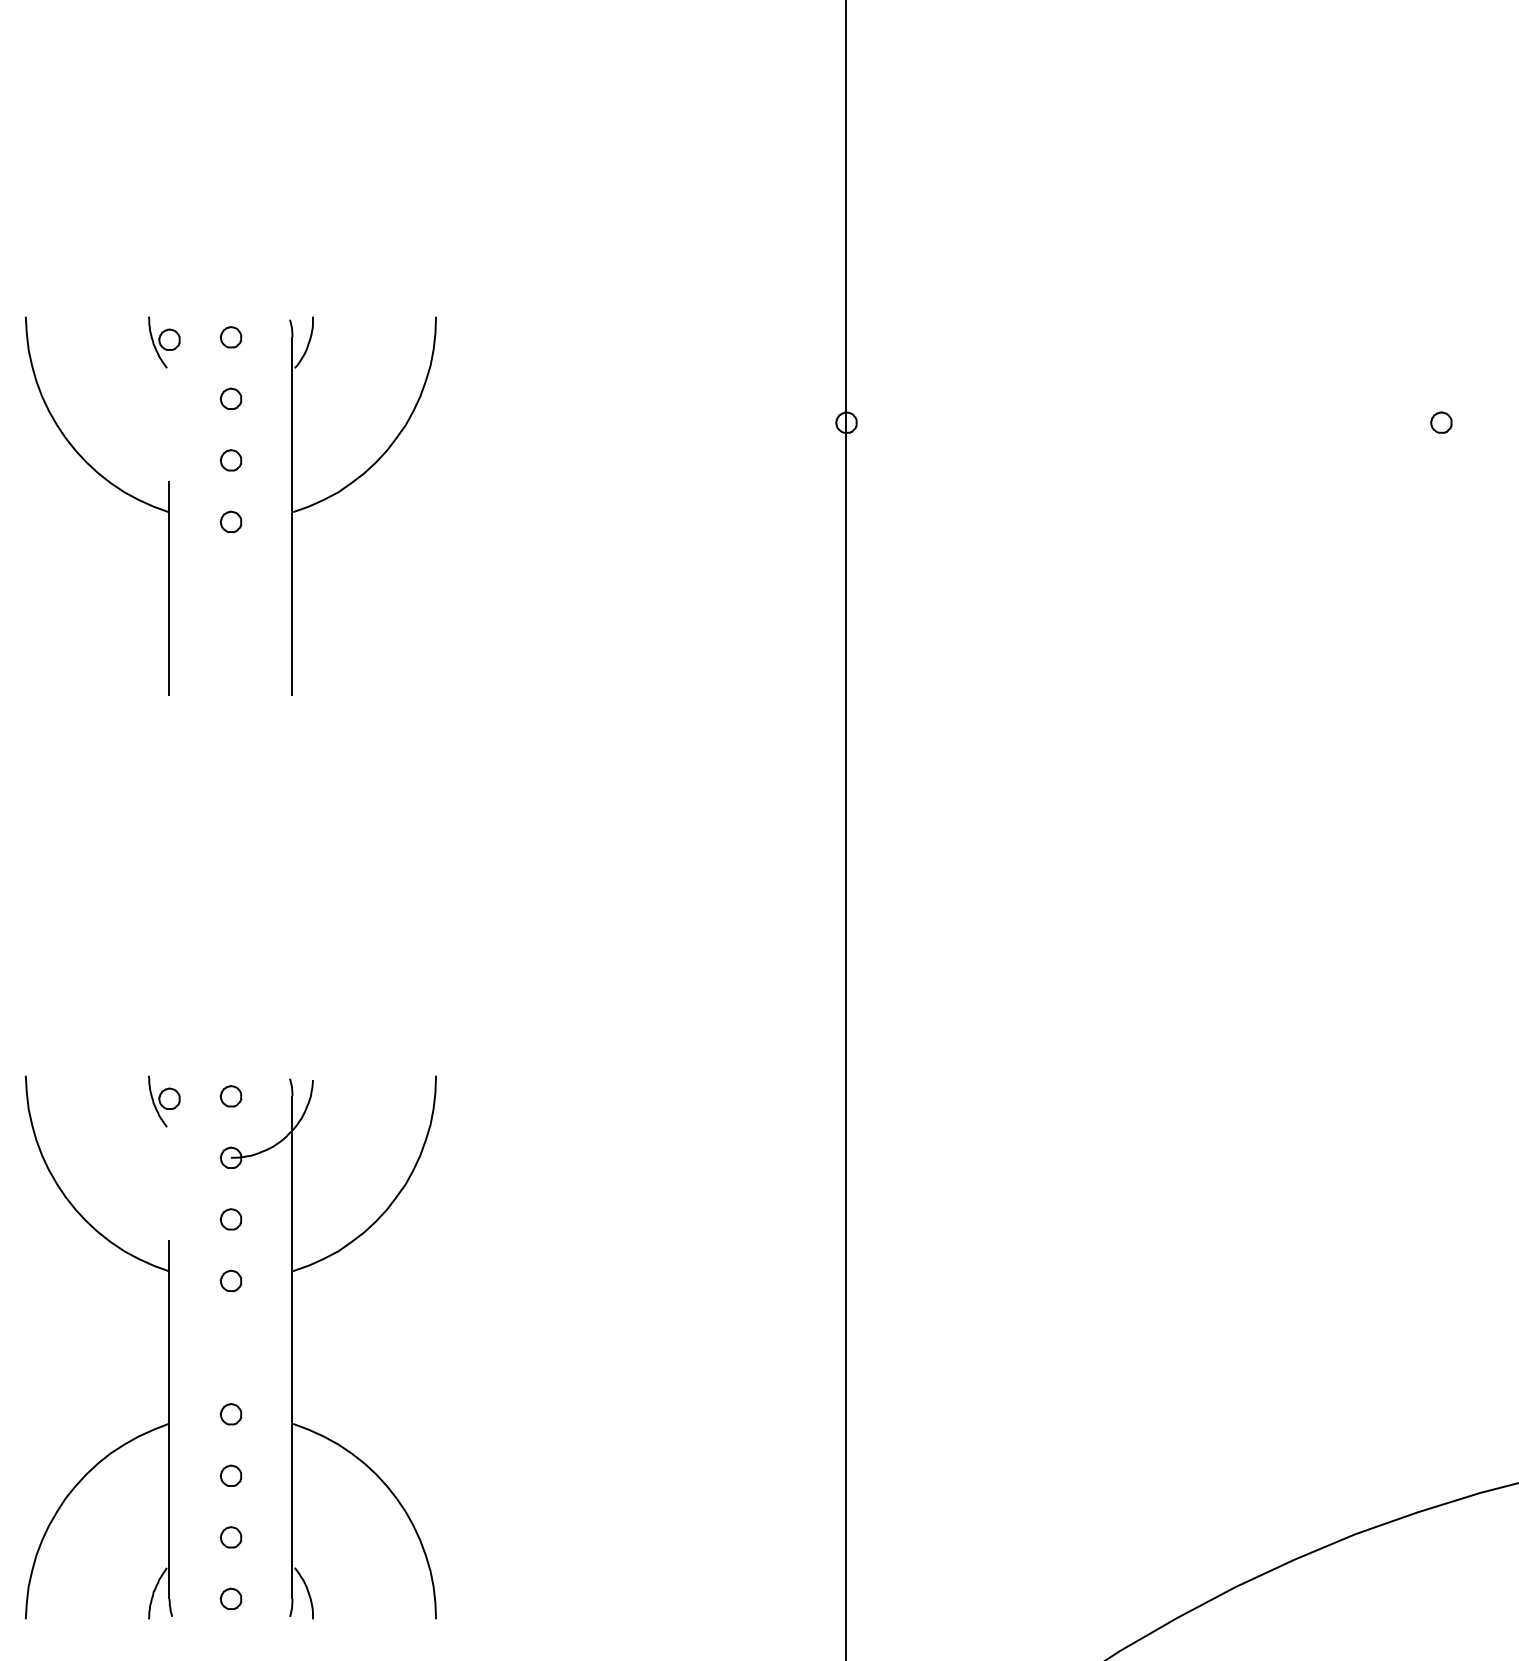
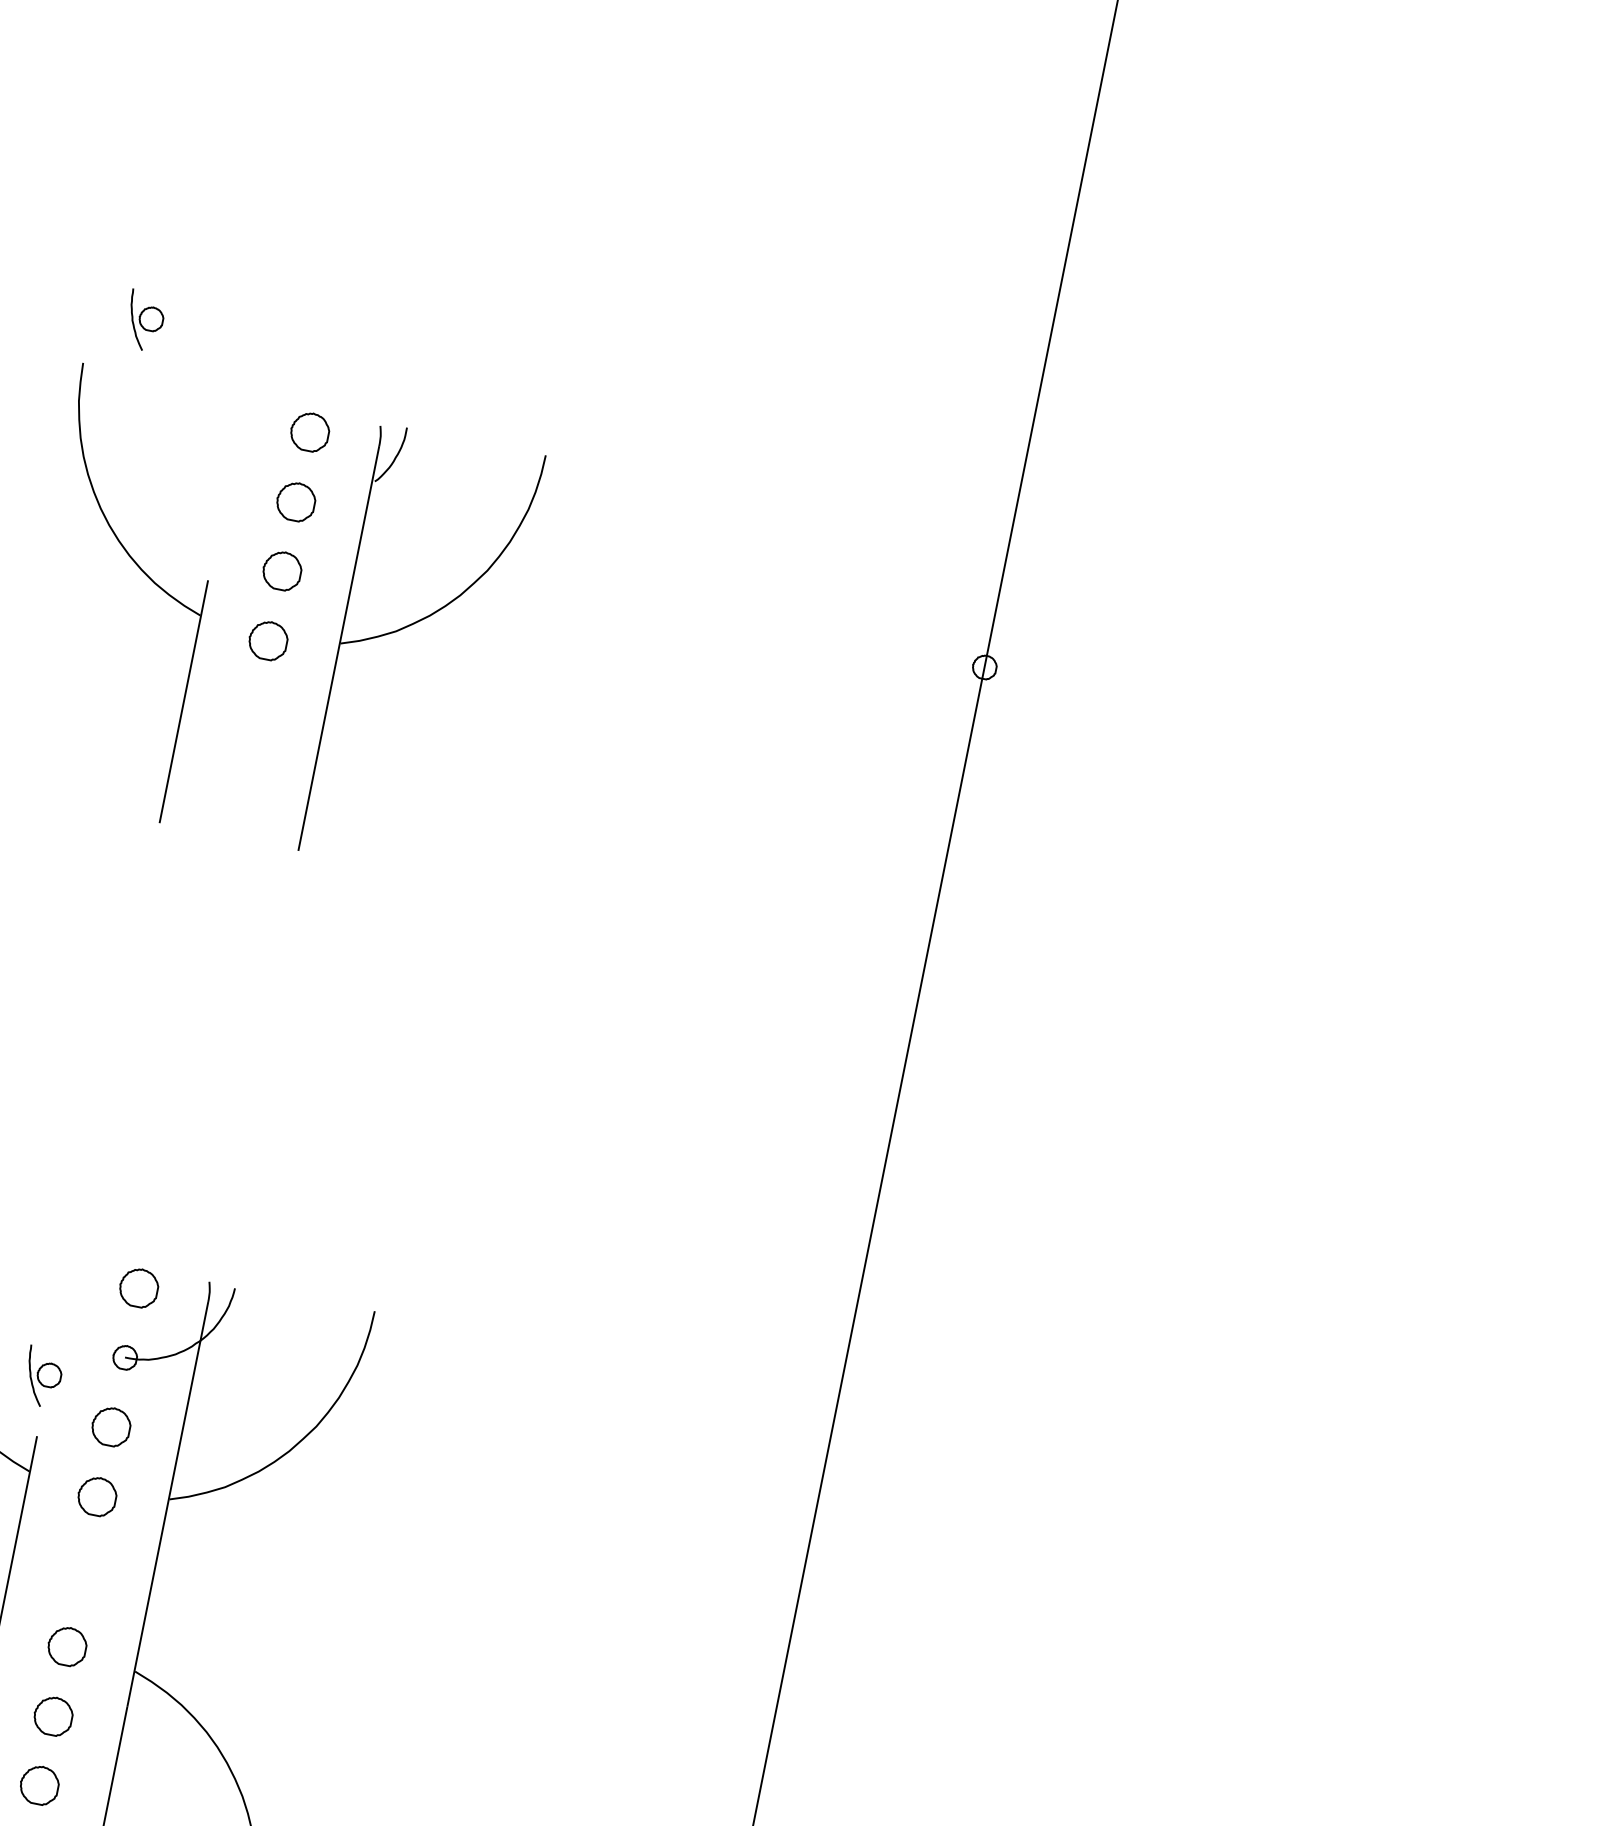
part: (230, 337) -> (309, 432), size x1.6
part: (164, 342) -> (145, 321), moved
part: (230, 398) -> (295, 501), size x1.6
part: (230, 460) -> (281, 571), size x1.6
part: (230, 521) -> (267, 639), size x1.6
part: (230, 1096) -> (138, 1288), size x1.6
part: (164, 1101) -> (43, 1377), moved
part: (230, 1219) -> (110, 1427), size x1.6
part: (230, 1280) -> (96, 1495), size x1.6
part: (230, 1414) -> (66, 1646), size x1.6
part: (230, 1475) -> (52, 1715), size x1.6
part: (230, 1537) -> (38, 1785), size x1.6

